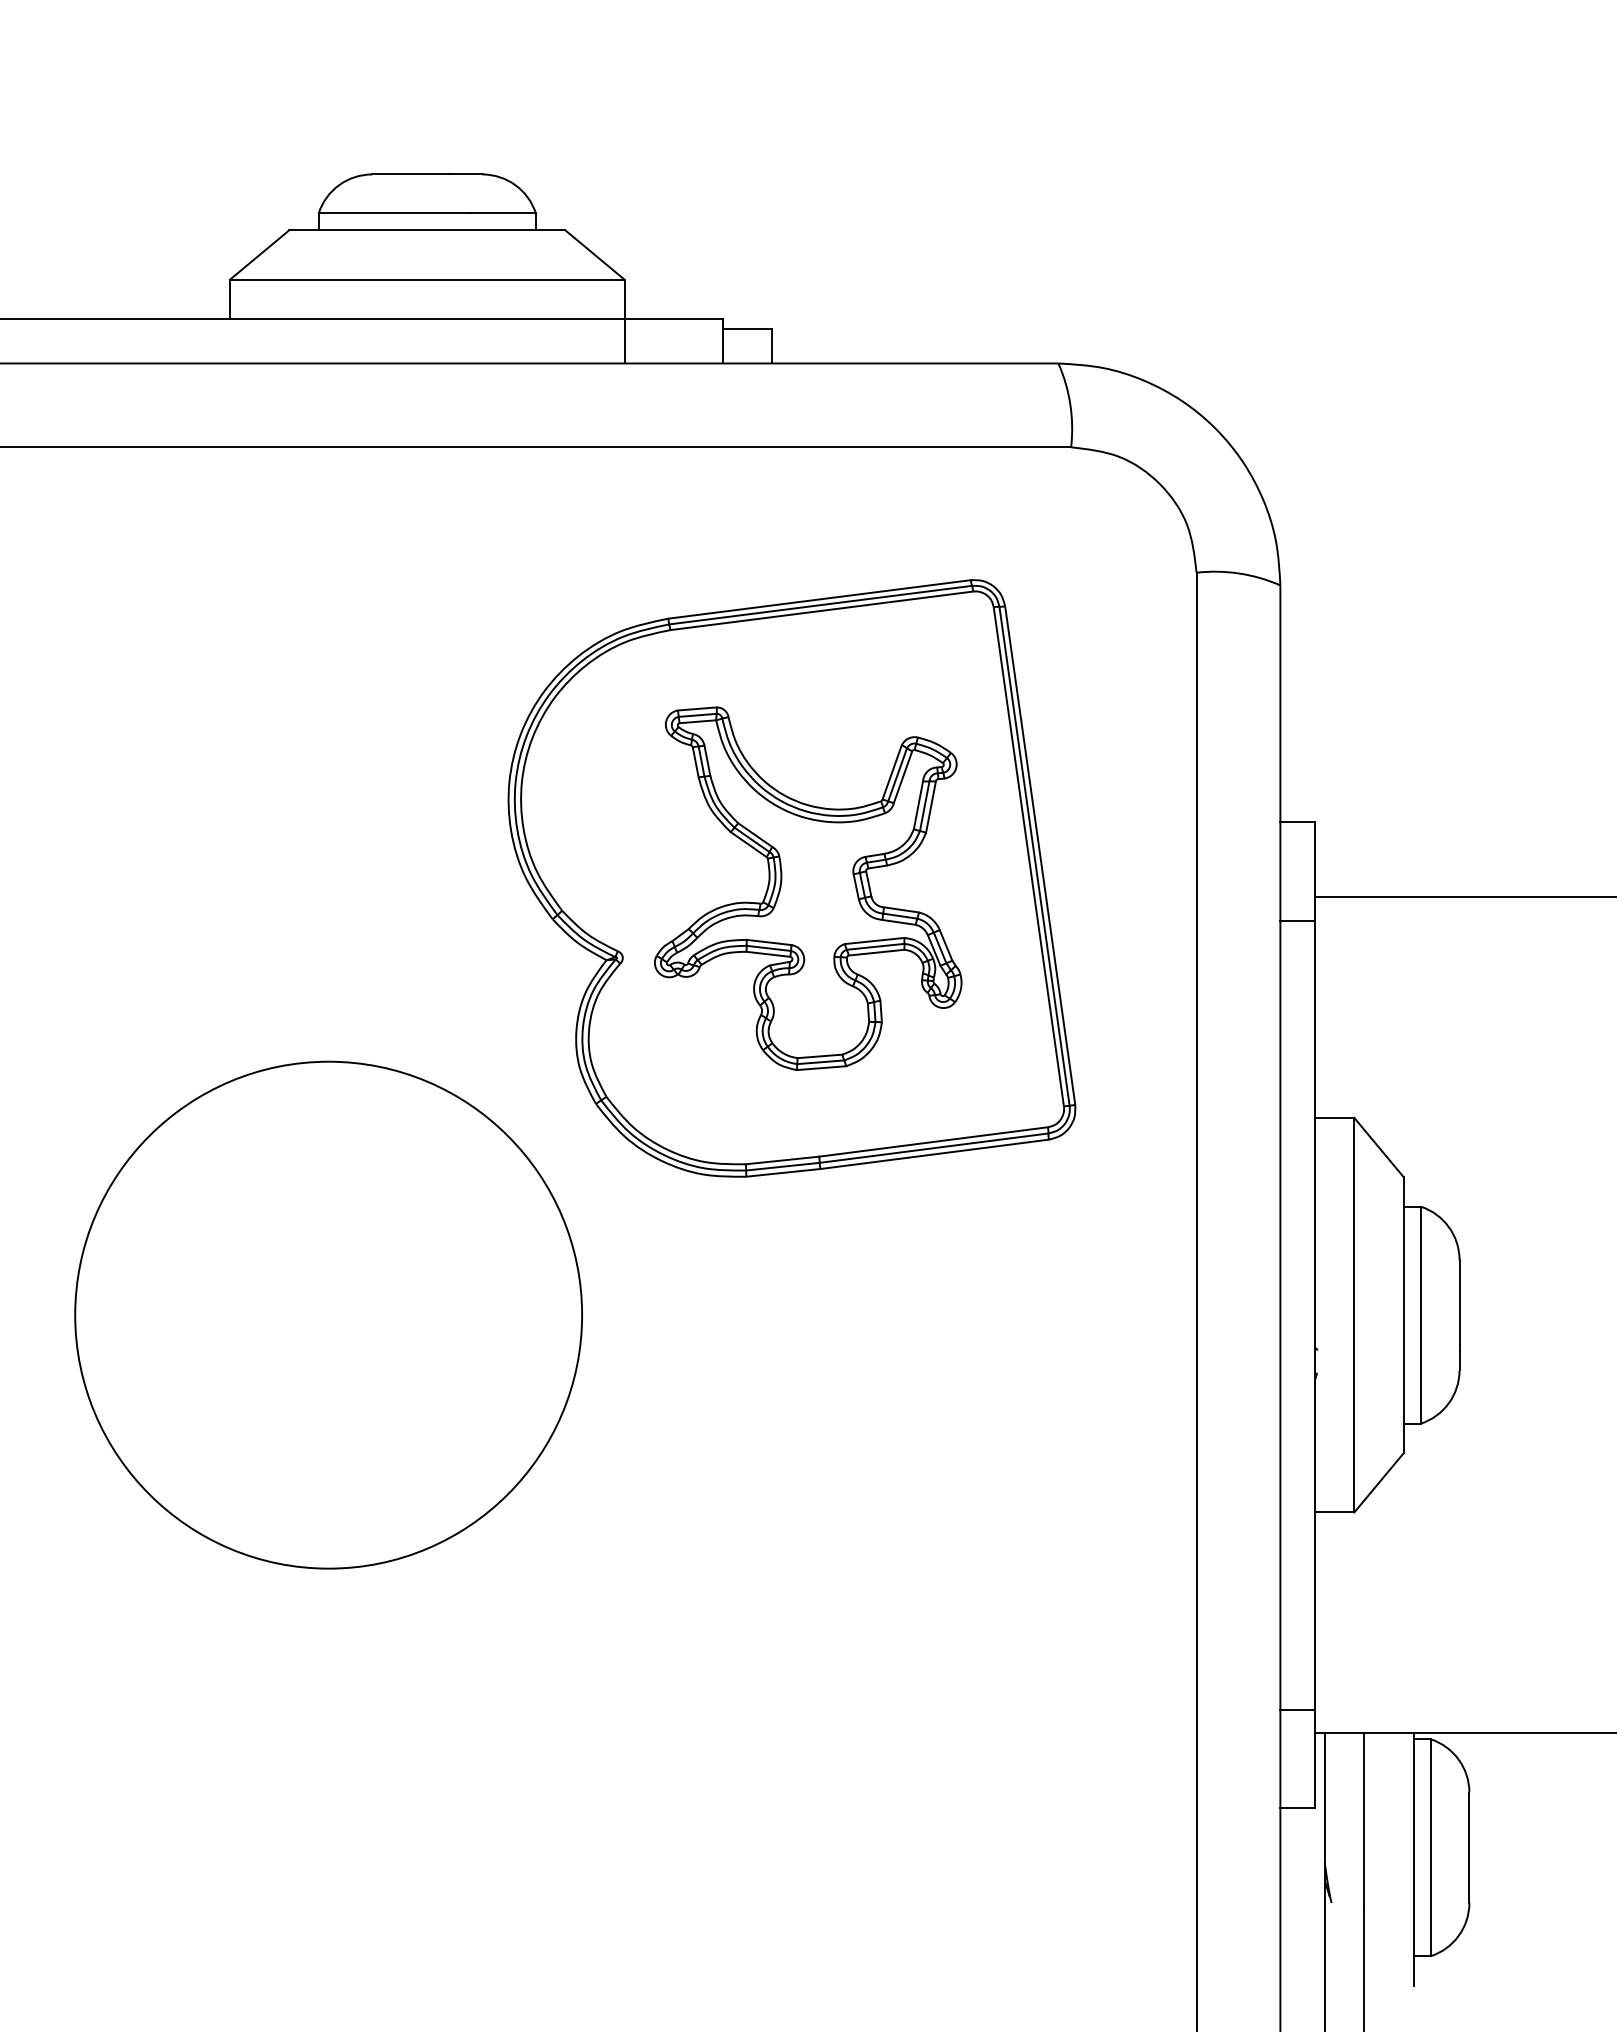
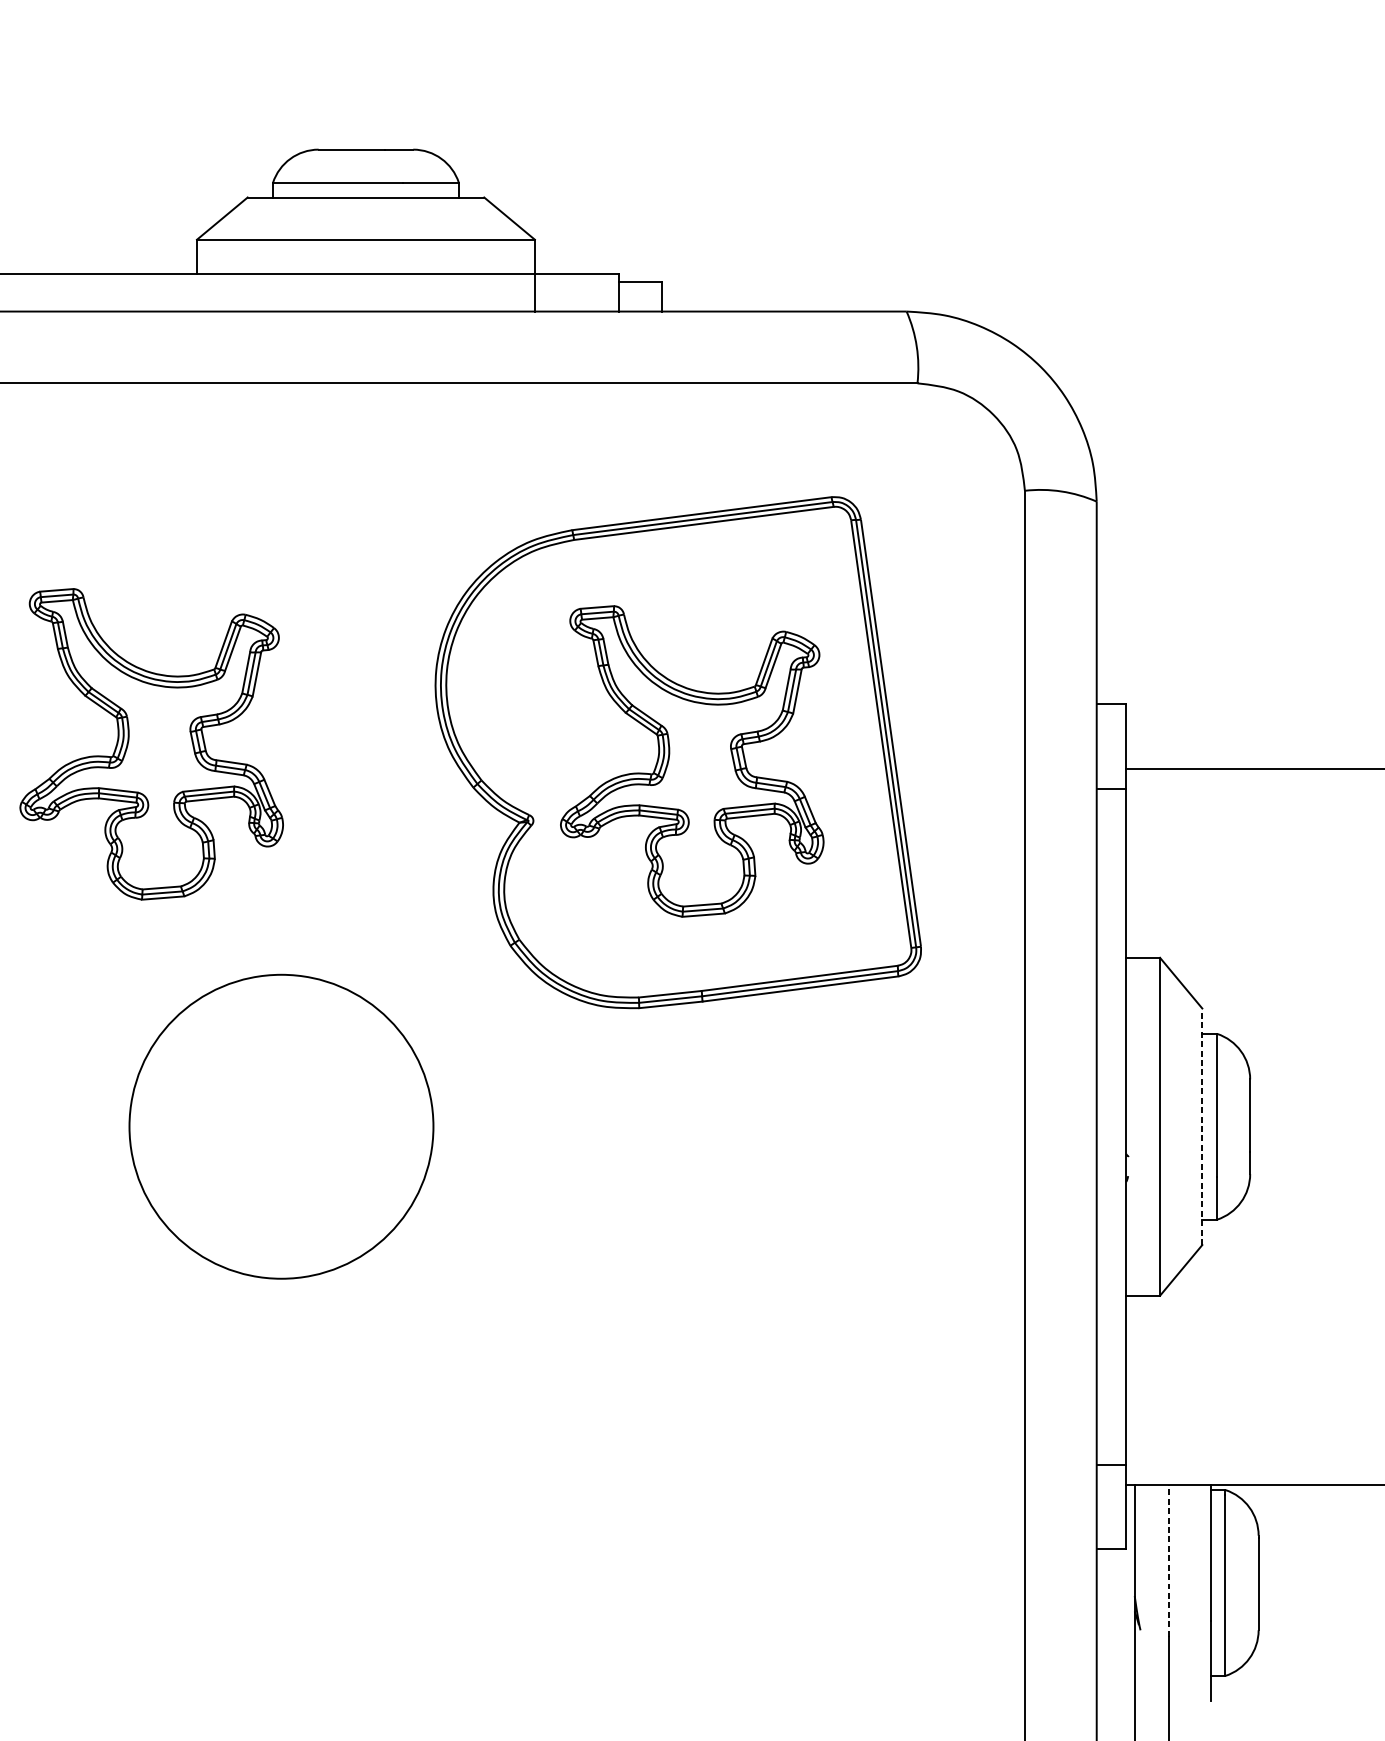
part: (177, 868) -> (151, 744), added
circle: (328, 1314) -> (281, 1126), size x0.7
line: (1403, 1314) -> (1202, 1126), solid -> dashed
line: (1364, 1821) -> (1168, 1560), solid -> dashed

